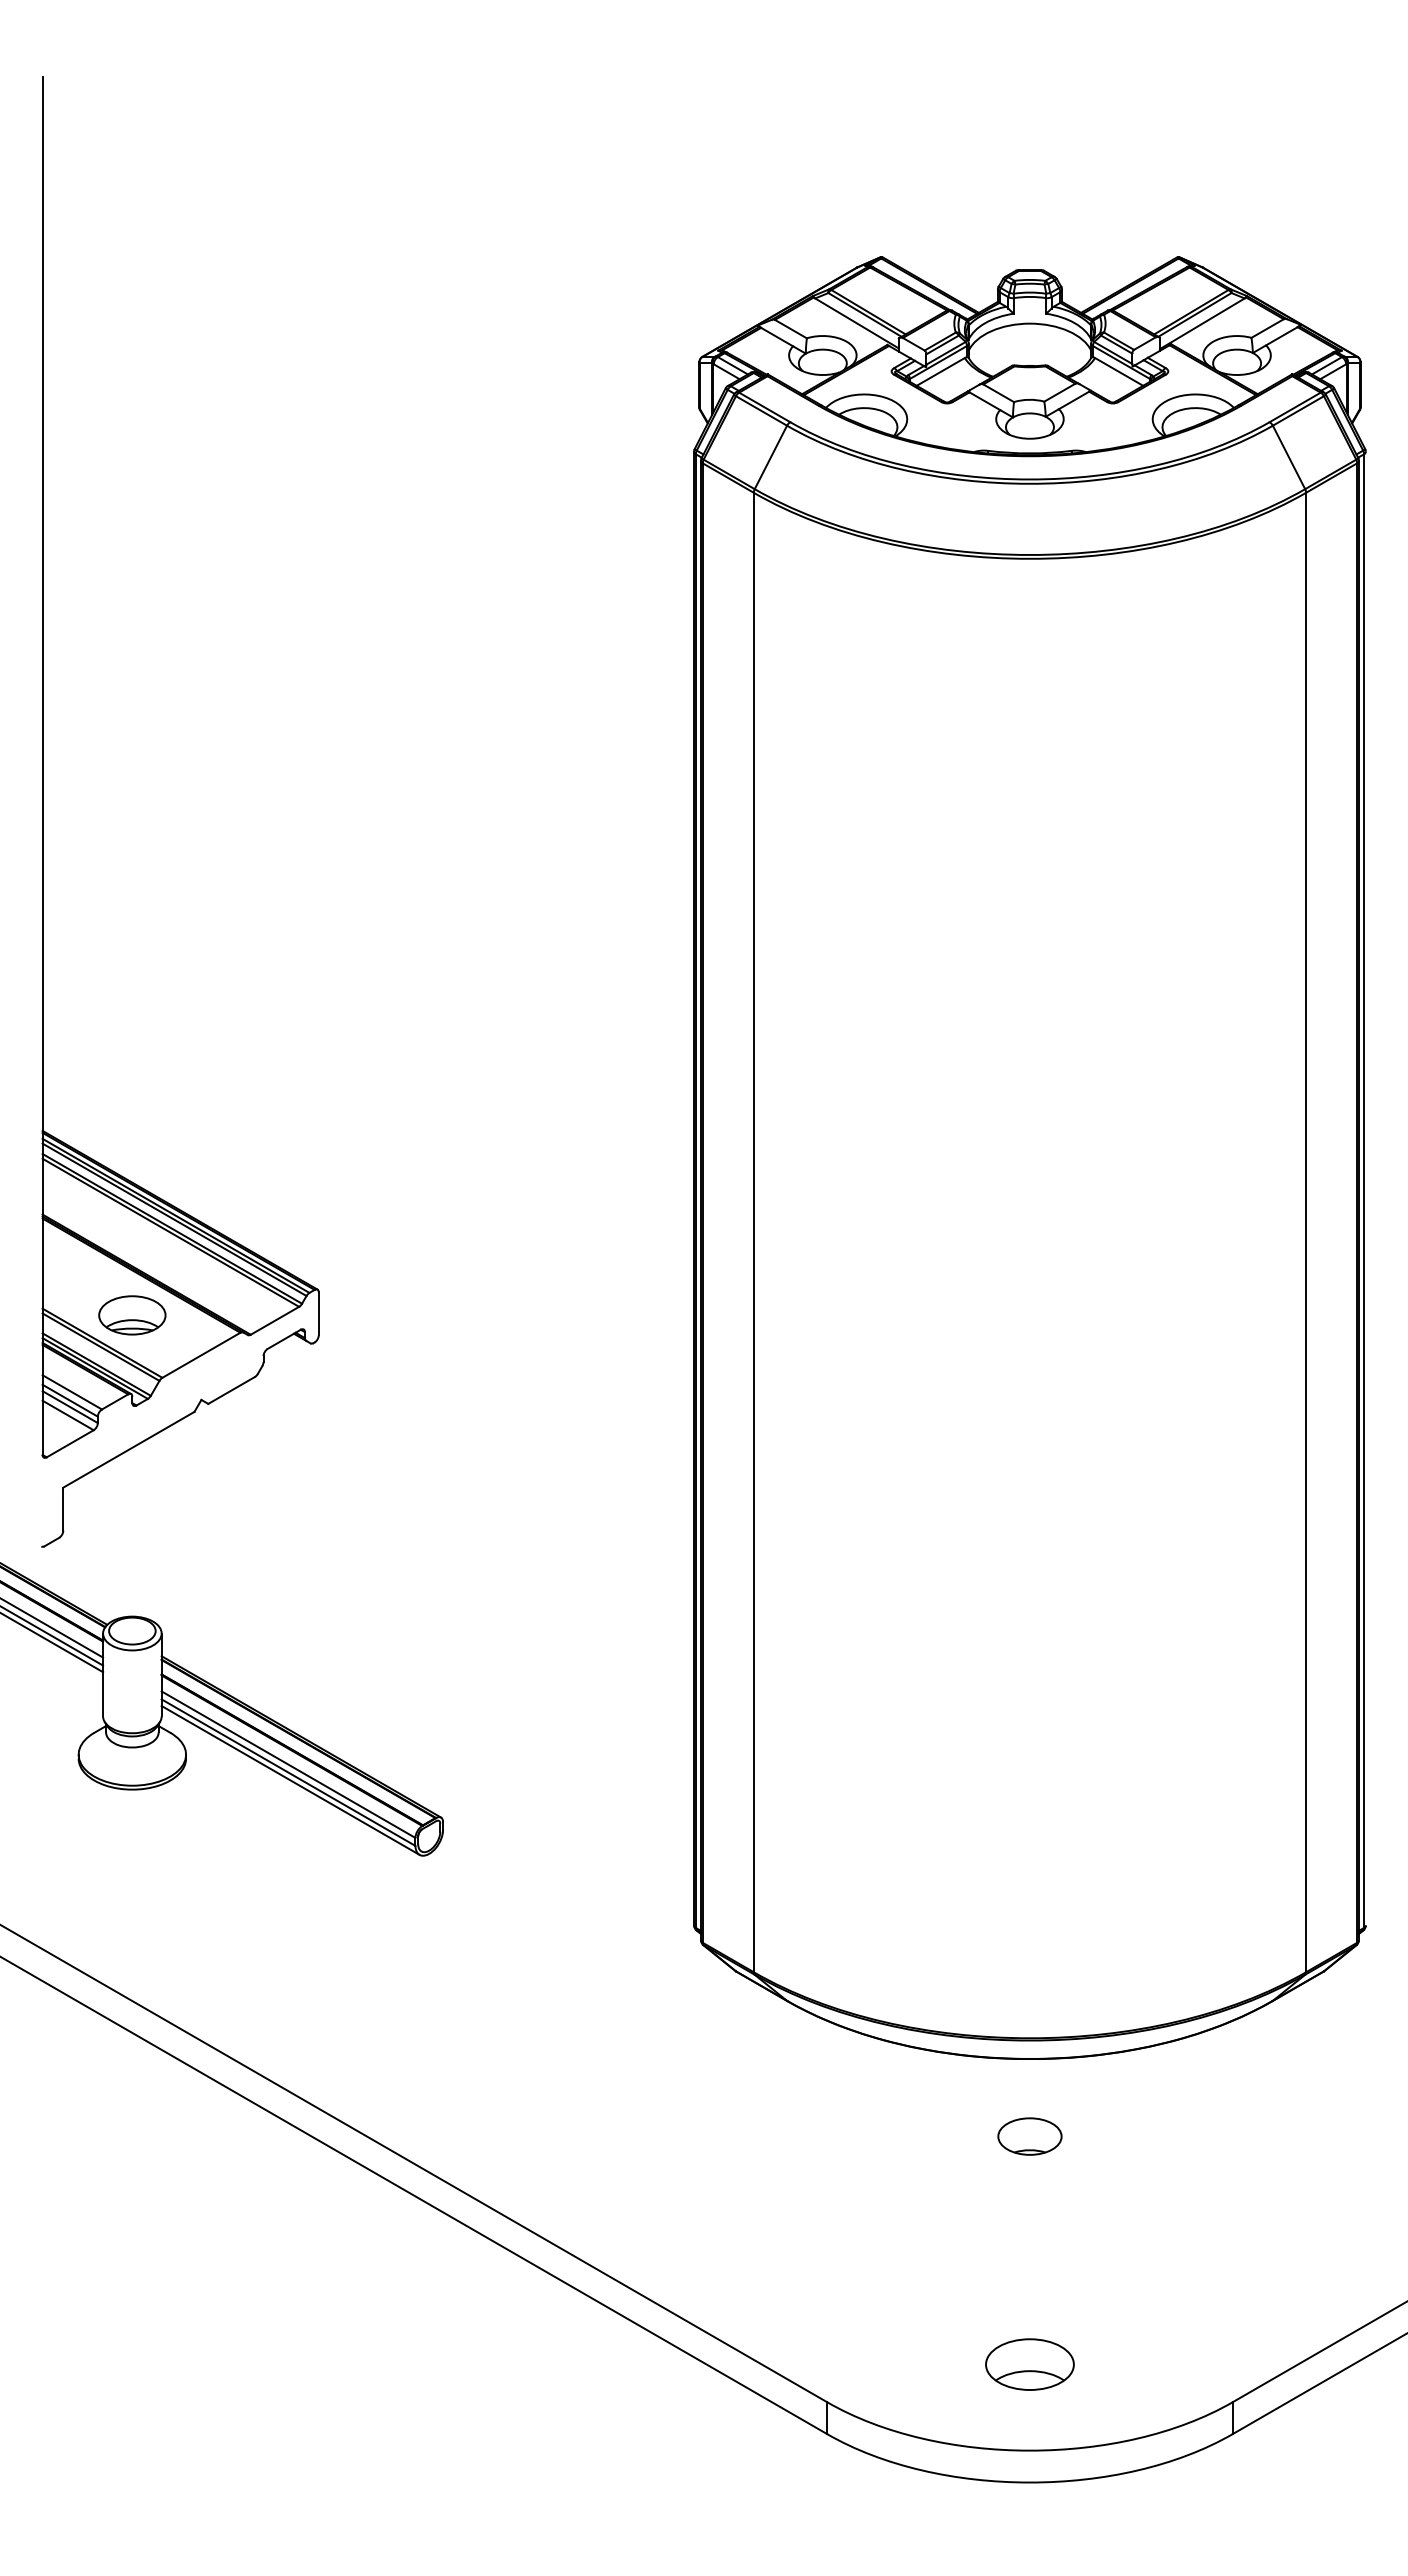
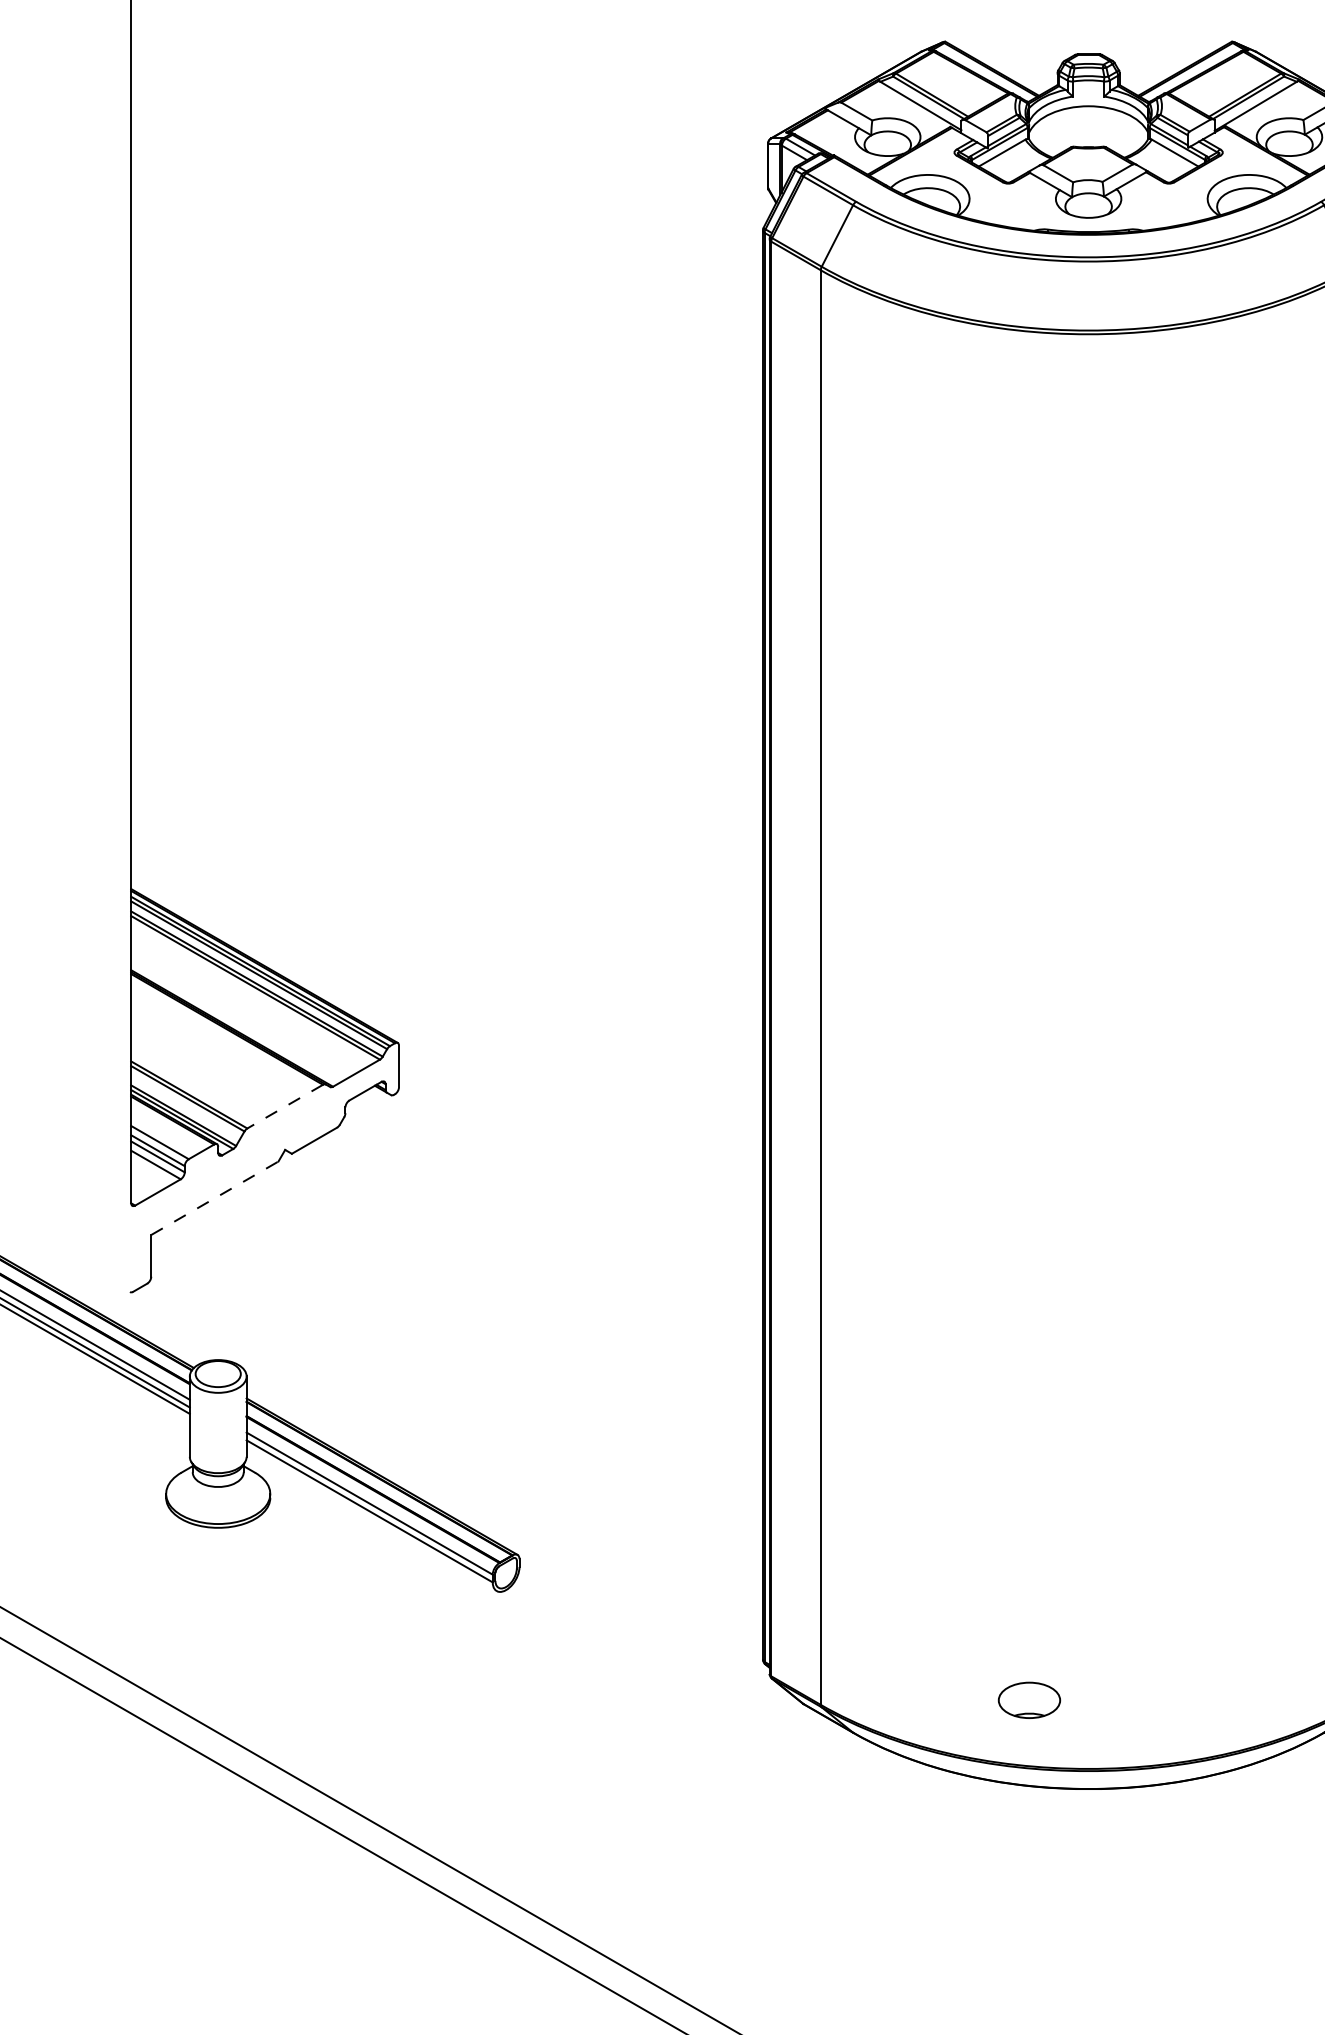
part: (132, 1315) -> (218, 1068), removed
line: (201, 1355) -> (285, 1106), solid -> dashed
line: (128, 1449) -> (214, 1197), solid -> dashed
line: (290, 1780) -> (371, 1518), removed
part: (1029, 2136) -> (1029, 1700), moved

